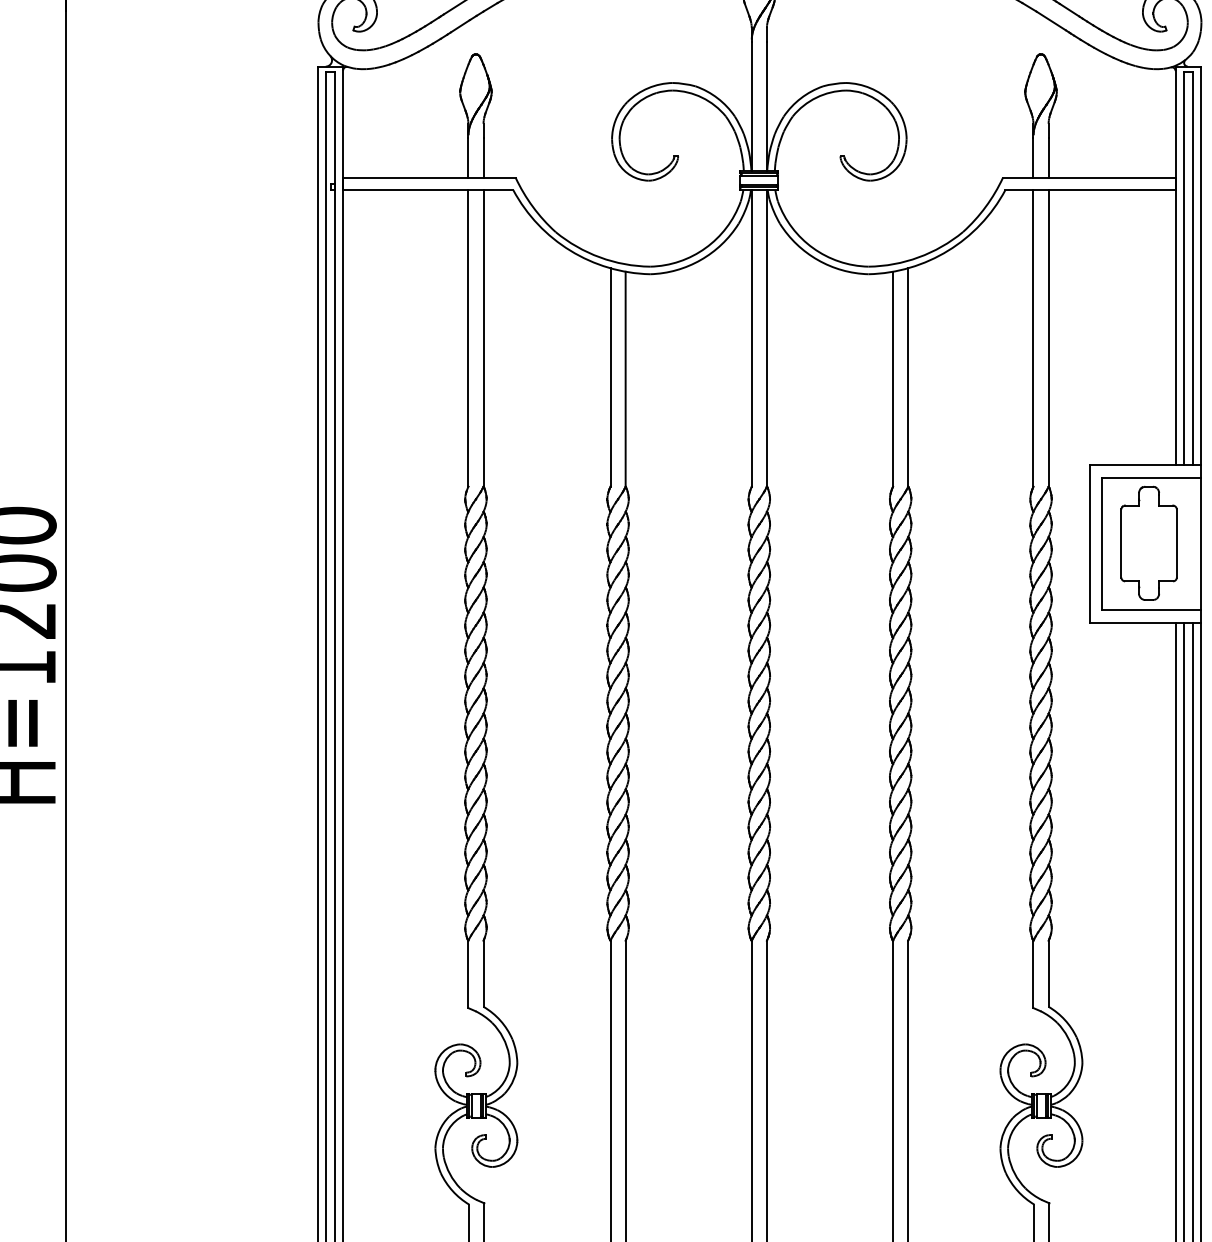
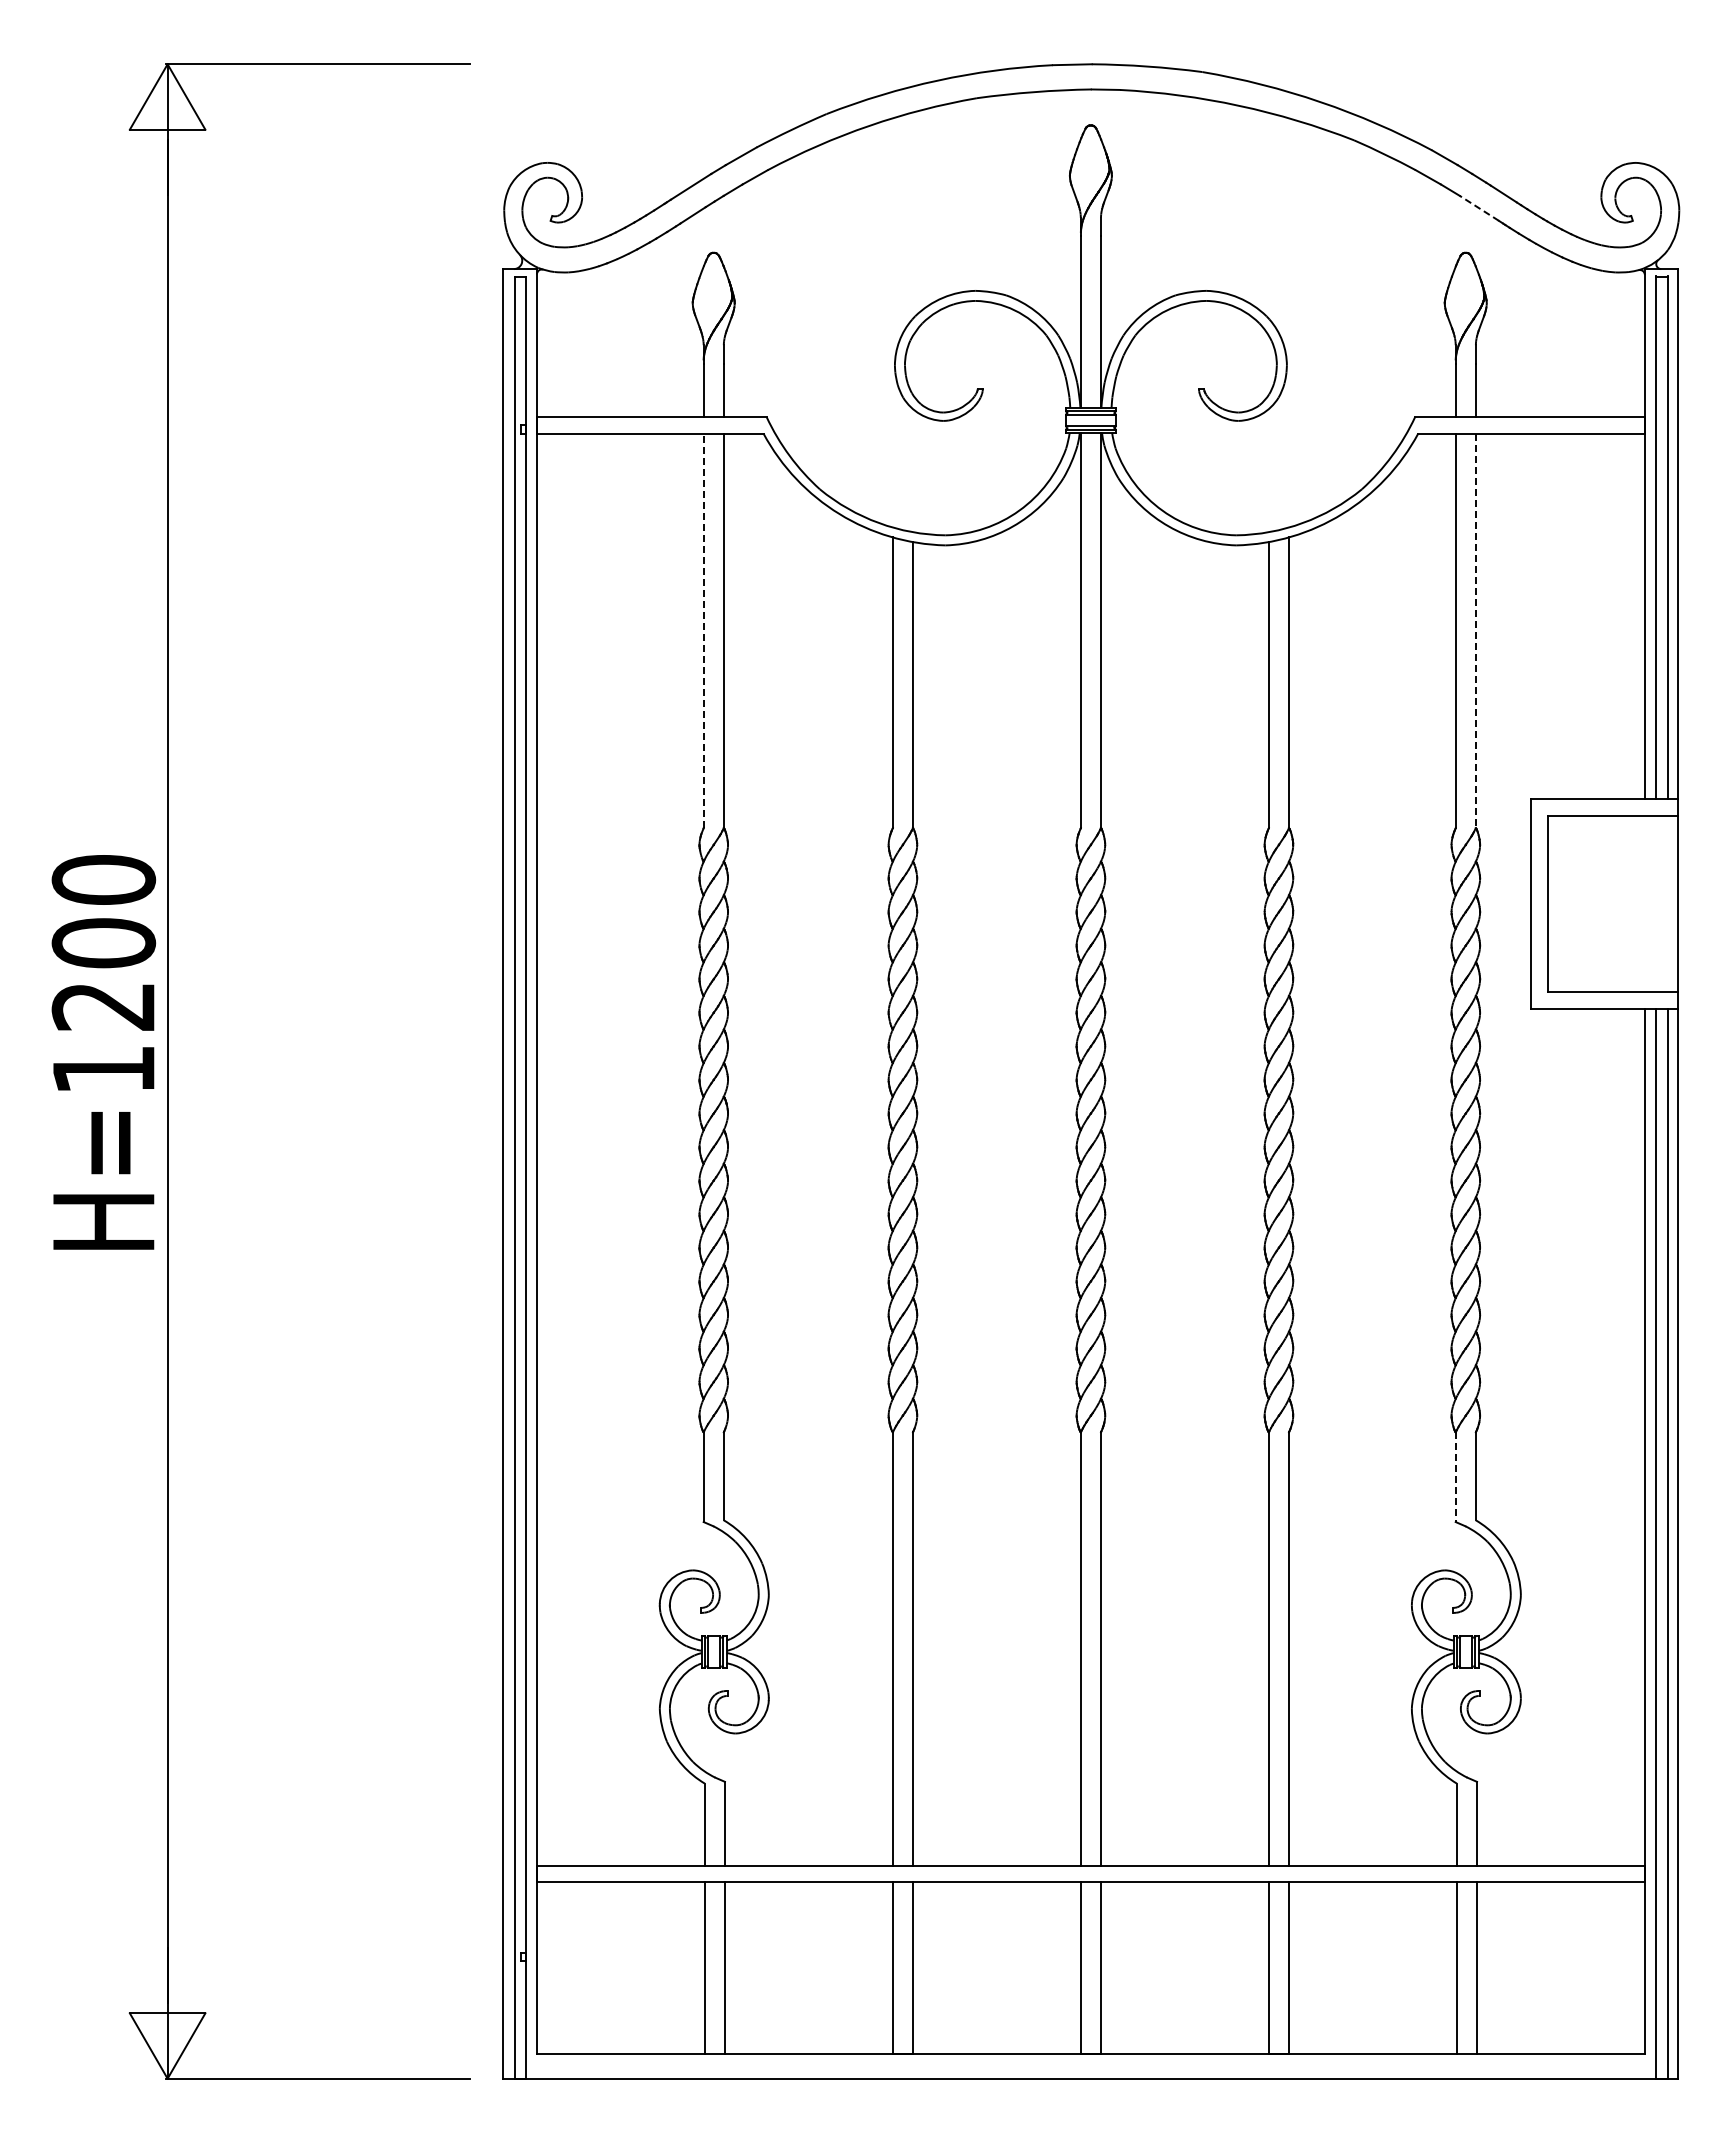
line: (1050, 21) -> (1478, 208), solid -> dashed
line: (468, 338) -> (703, 630), solid -> dashed
line: (1048, 338) -> (1475, 631), solid -> dashed
part: (1149, 543) -> (1609, 903), removed
line: (1033, 974) -> (1455, 1477), solid -> dashed

